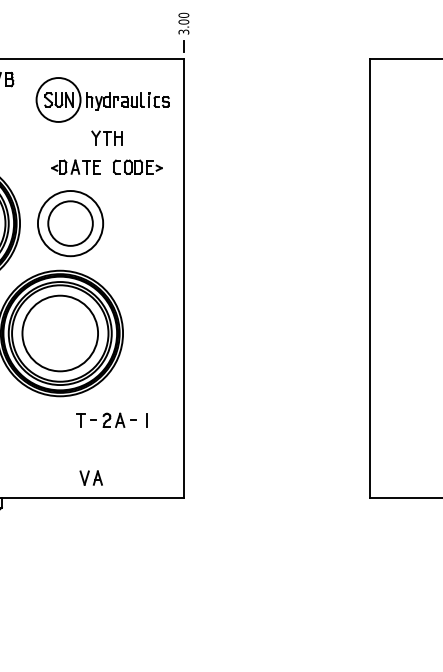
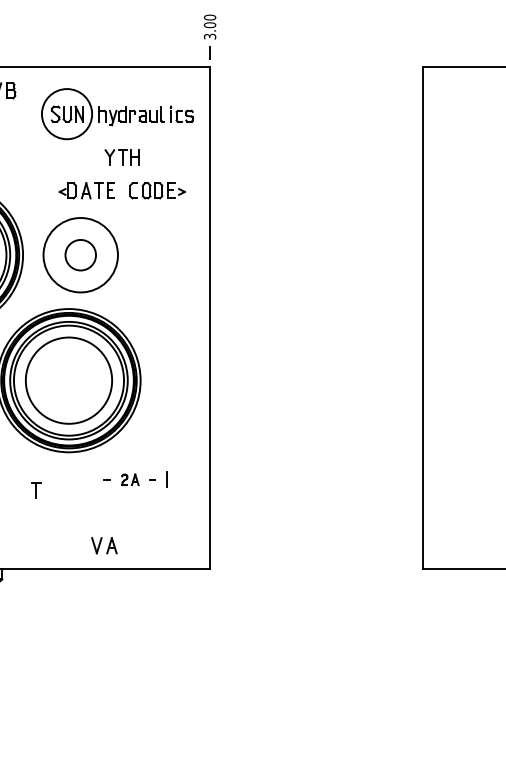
circle: (70, 222) -> (80, 254), size x0.6
part: (80, 420) -> (36, 490), moved
part: (114, 420) -> (130, 479), size x0.7

